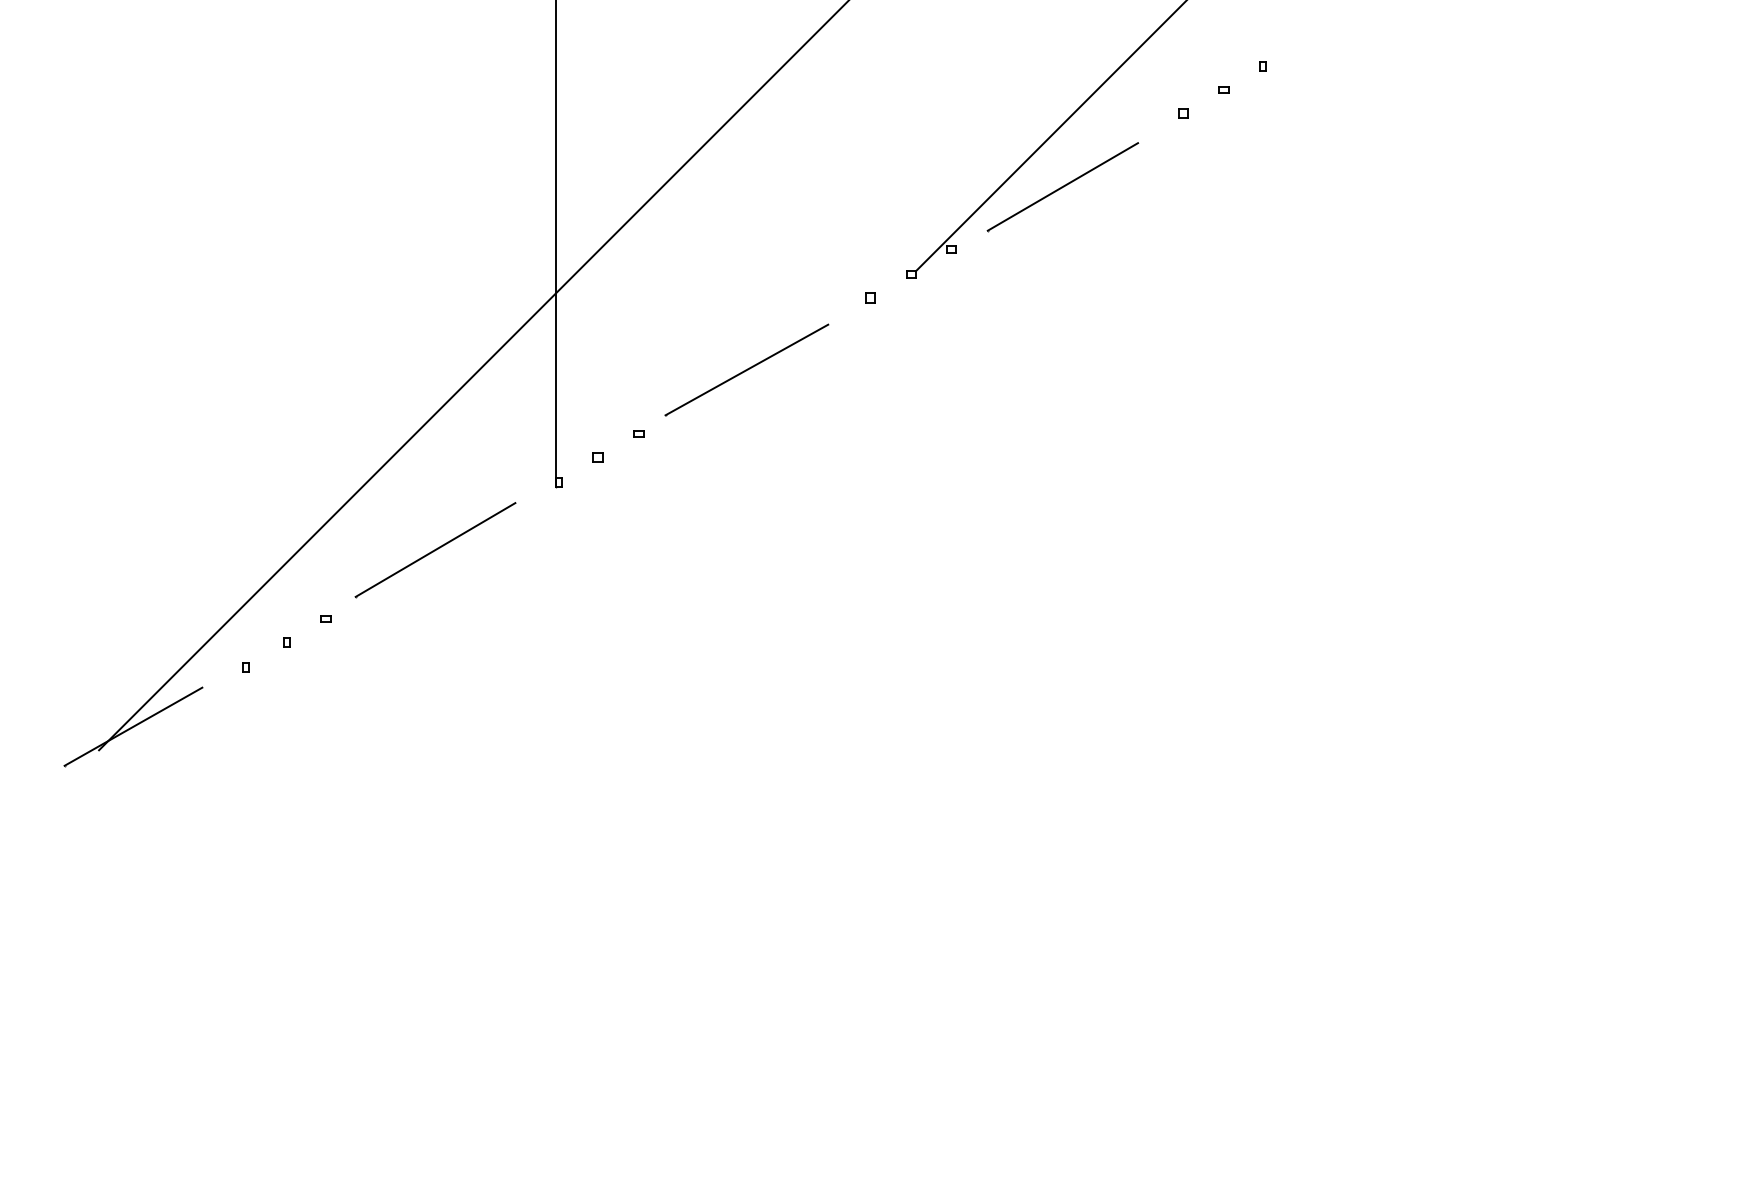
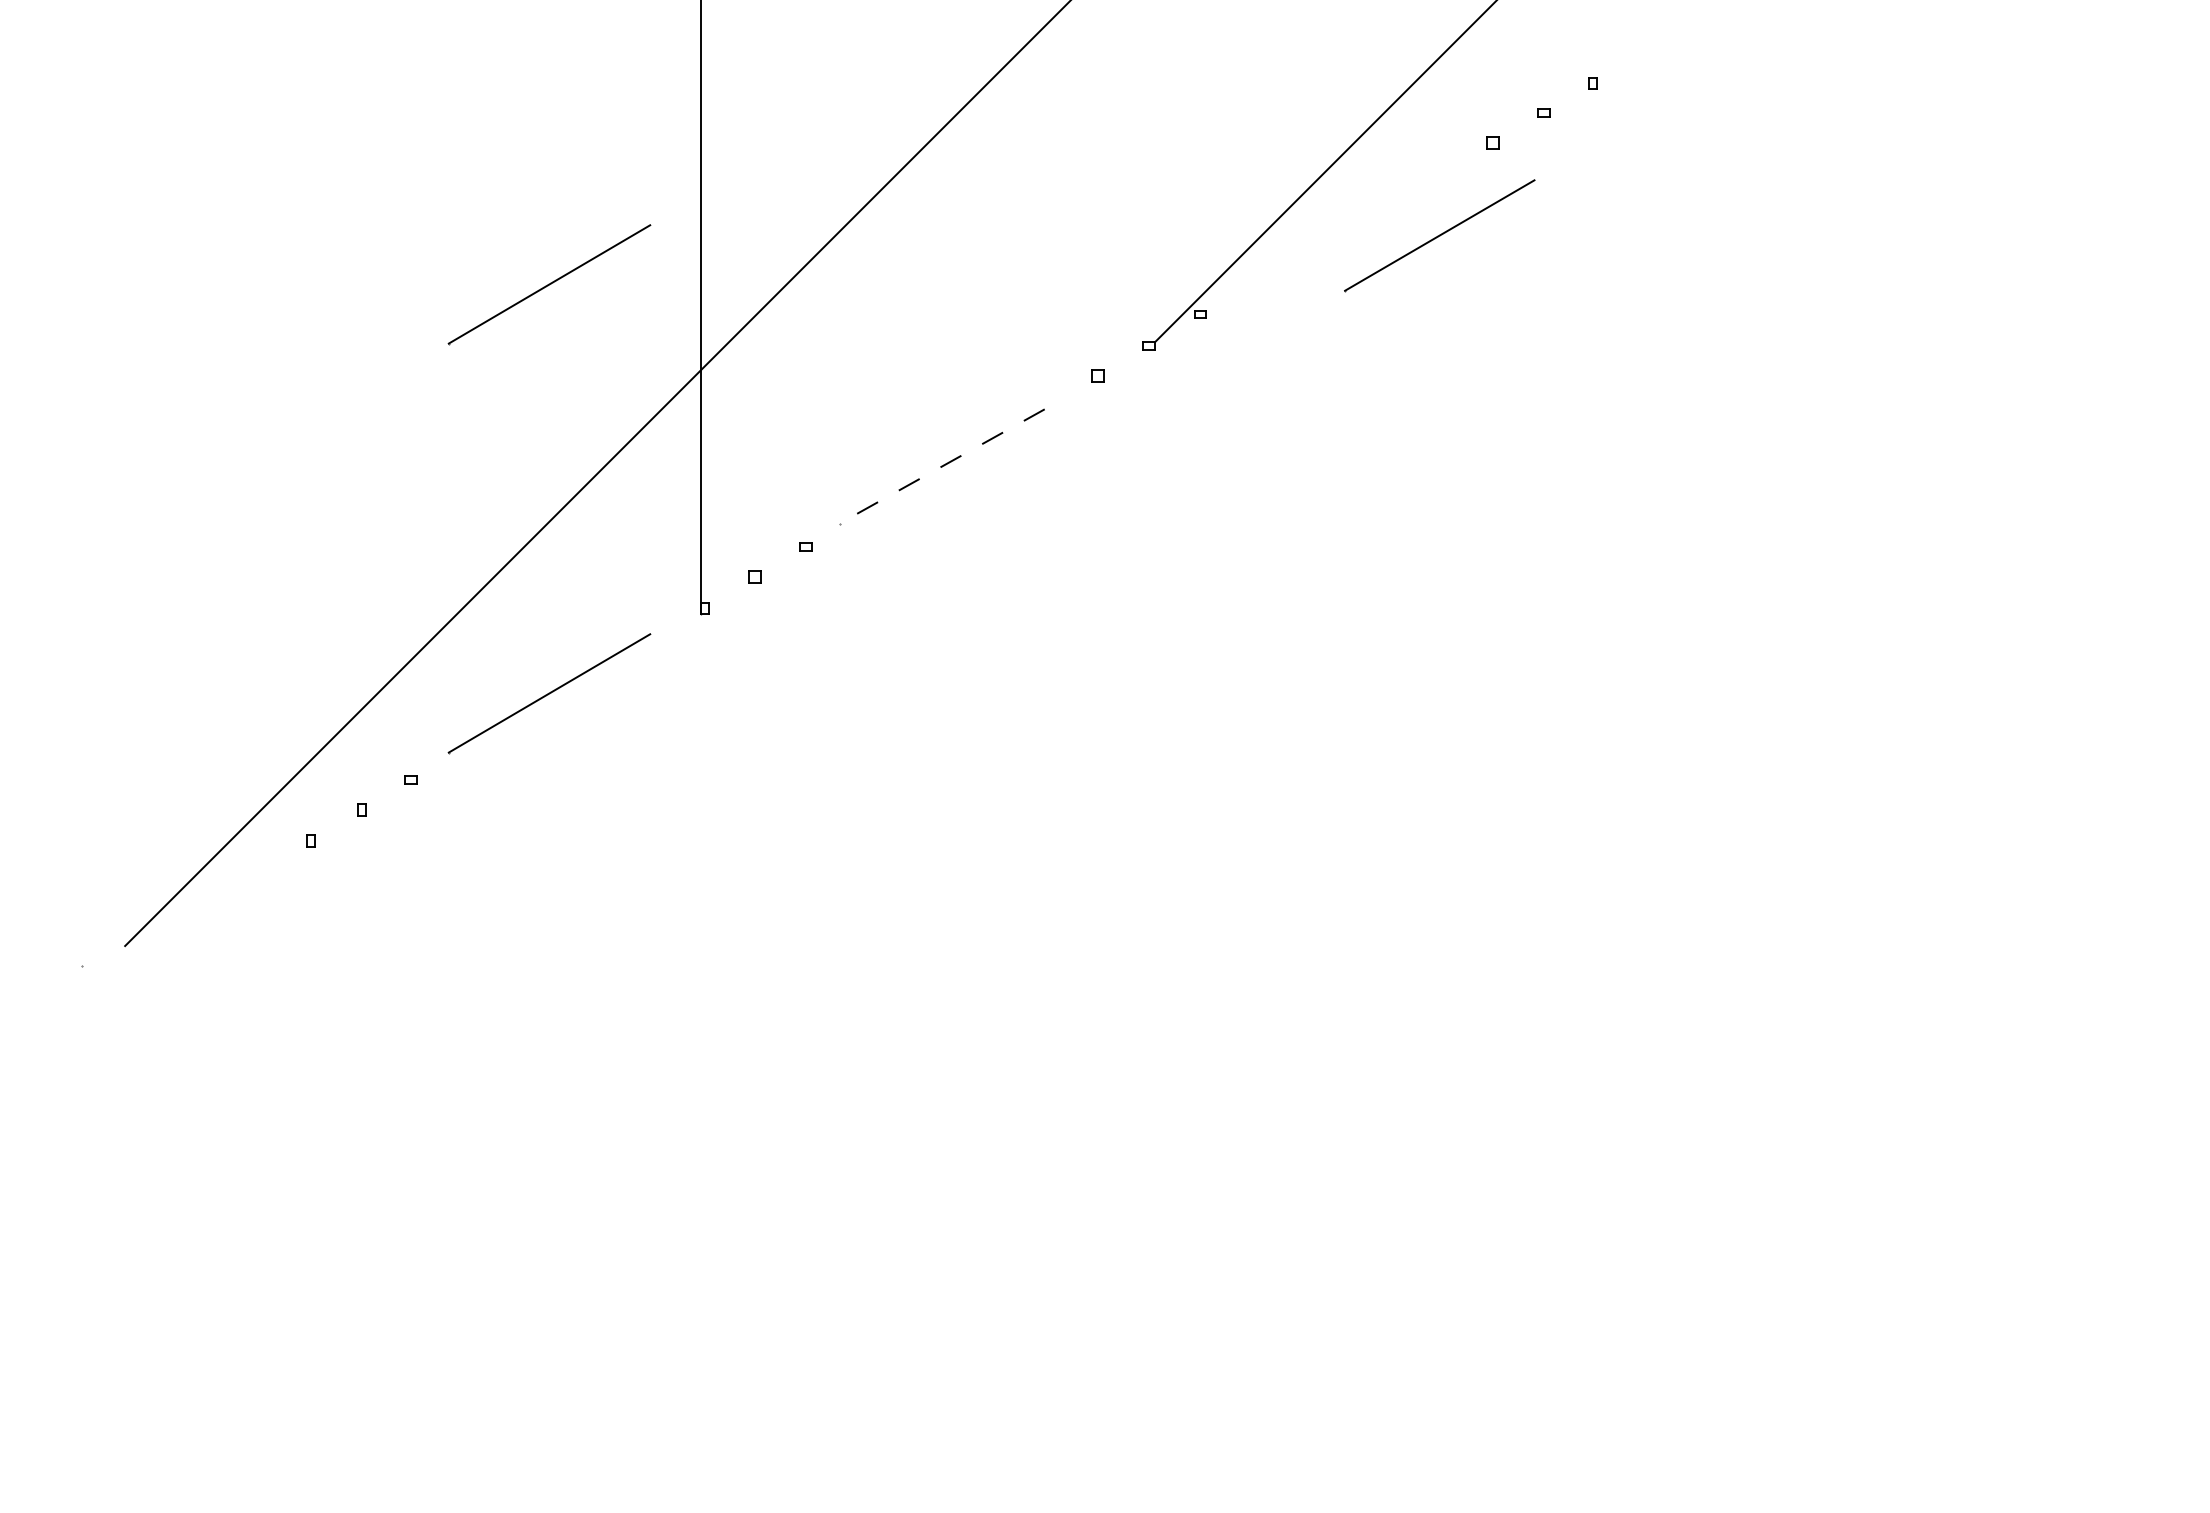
line: (1062, 186) -> (1439, 235), moved
line: (435, 225) -> (549, 284), added
line: (746, 370) -> (941, 466), solid -> dashed
line: (133, 726) -> (168, 916), removed

